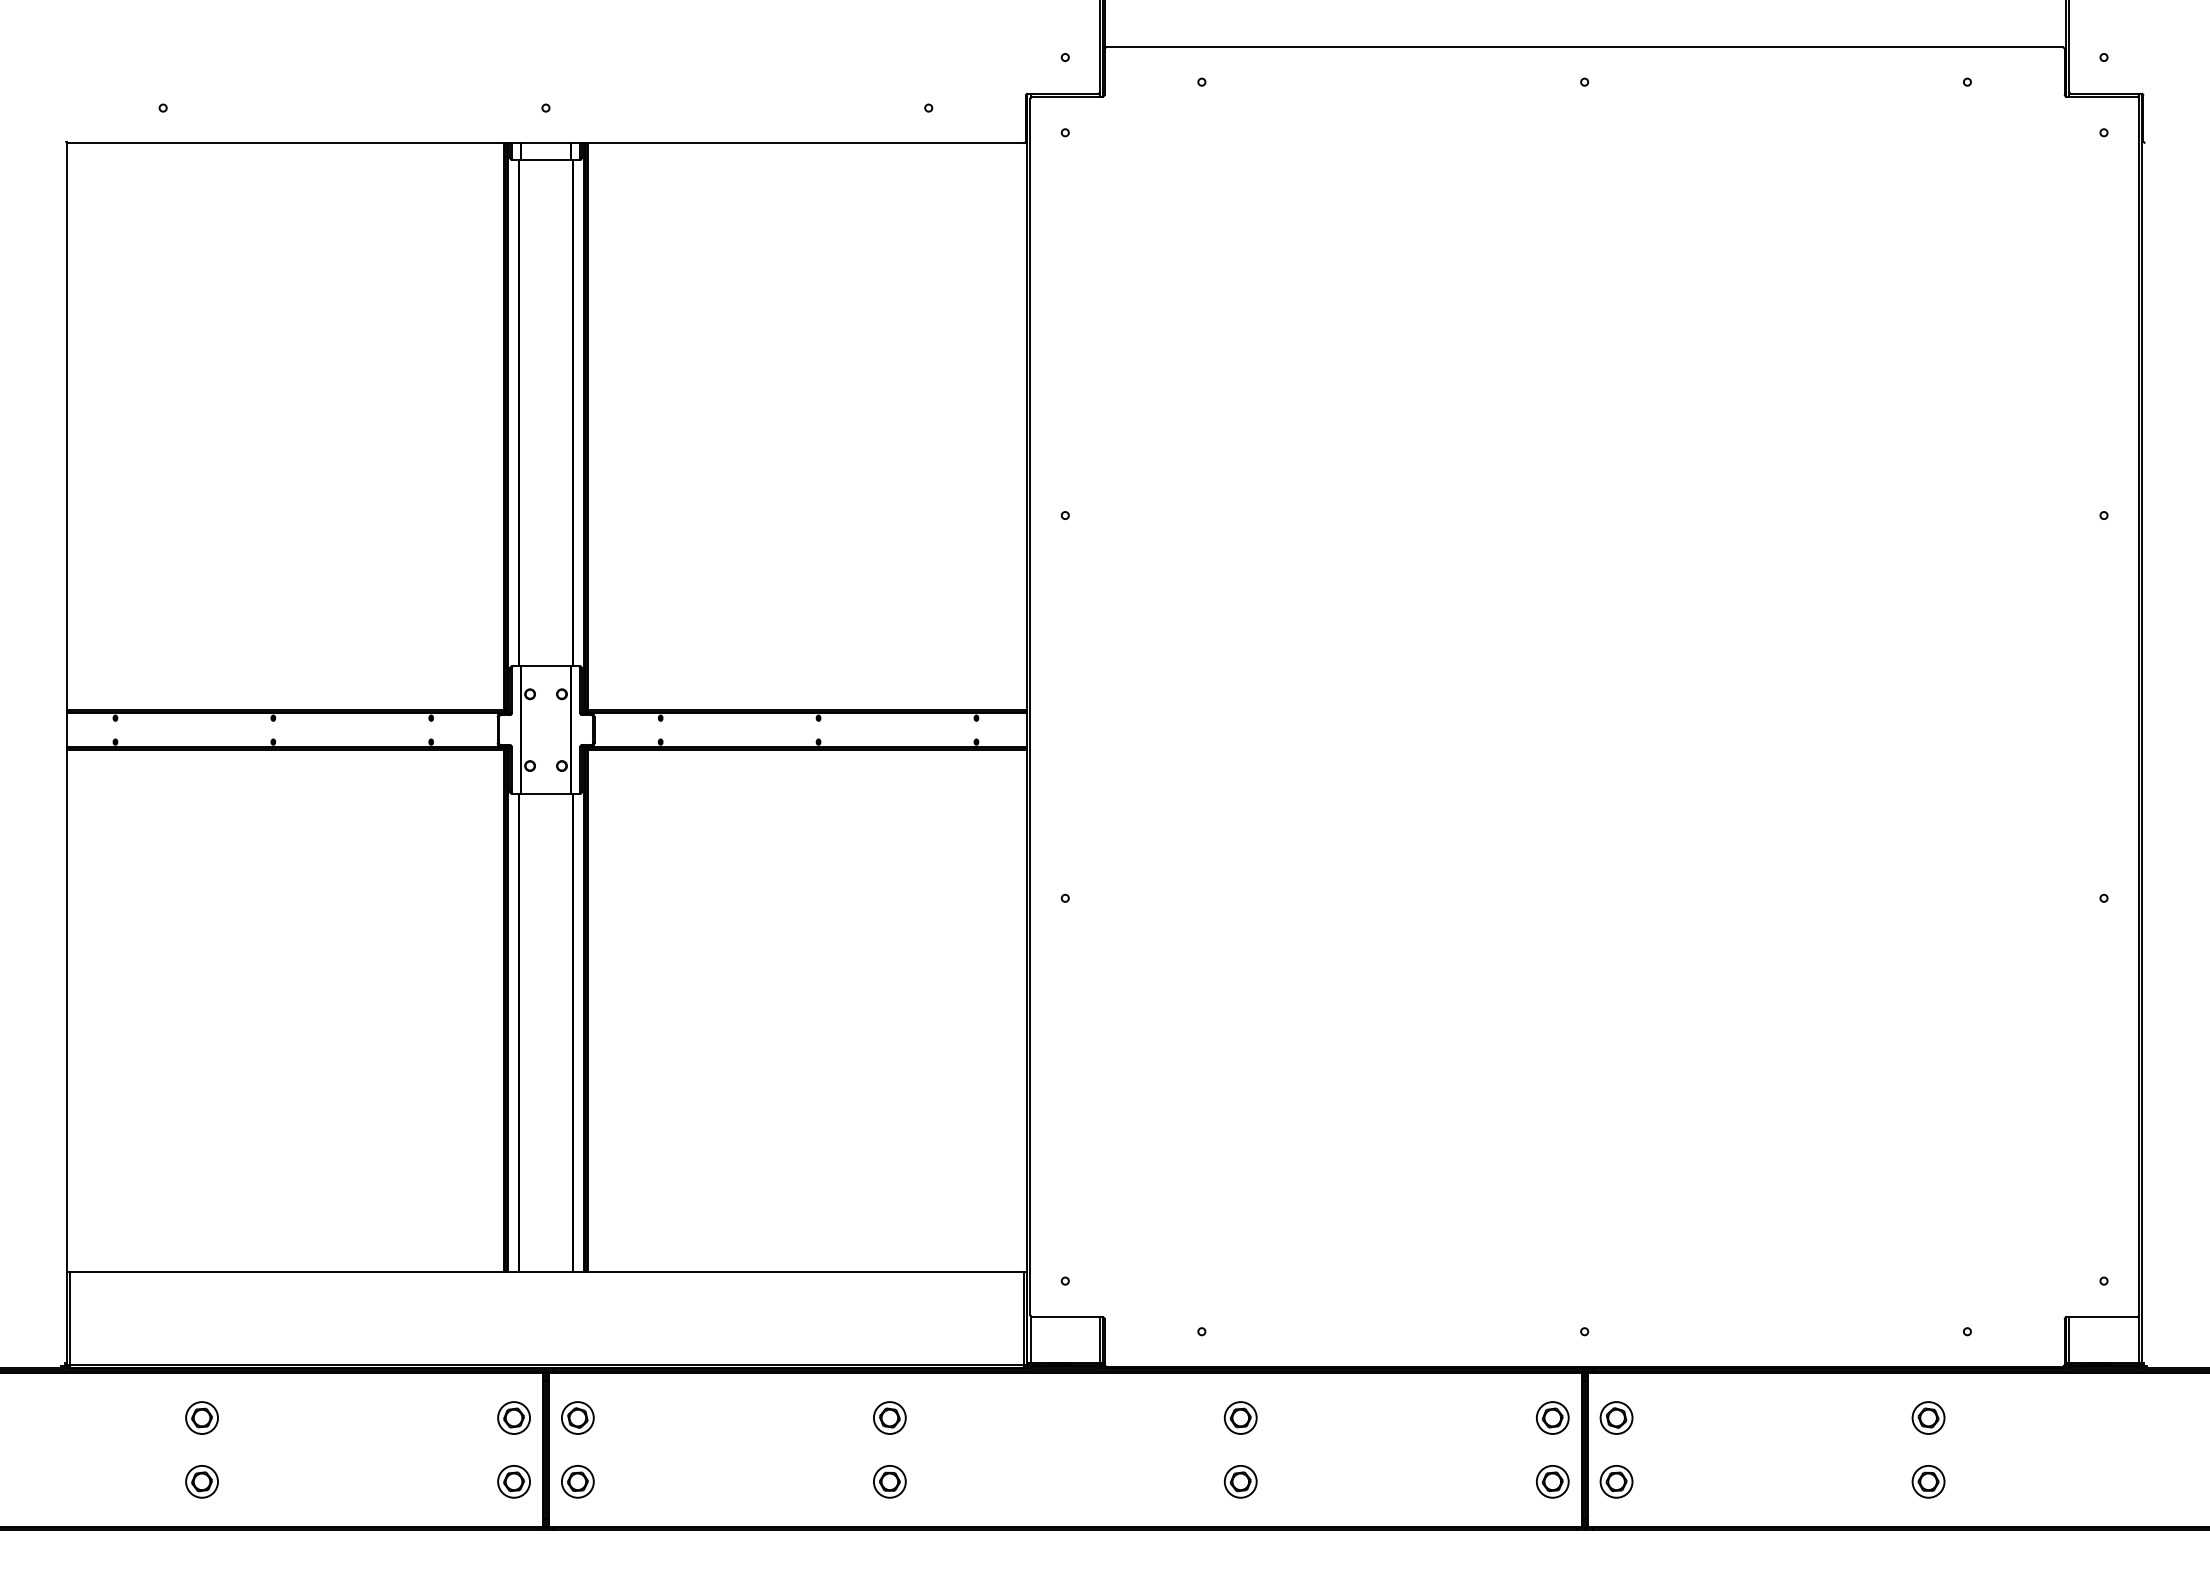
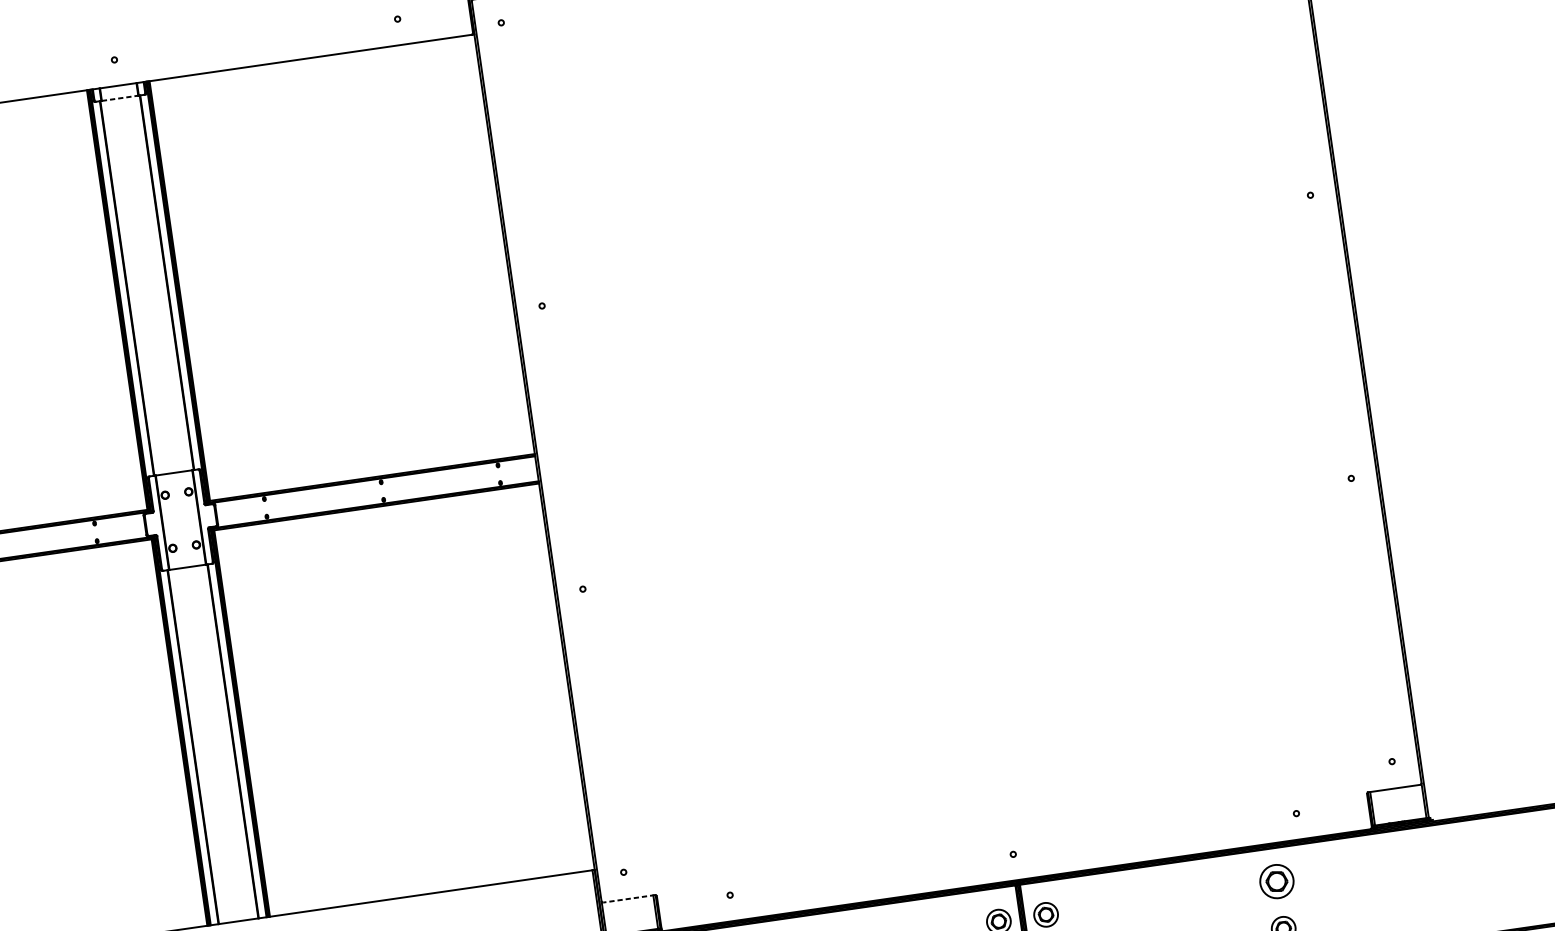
line: (546, 159) -> (120, 97), solid -> dashed
line: (1067, 1317) -> (629, 899), solid -> dashed
part: (1928, 1417) -> (1276, 881), size x1.4

